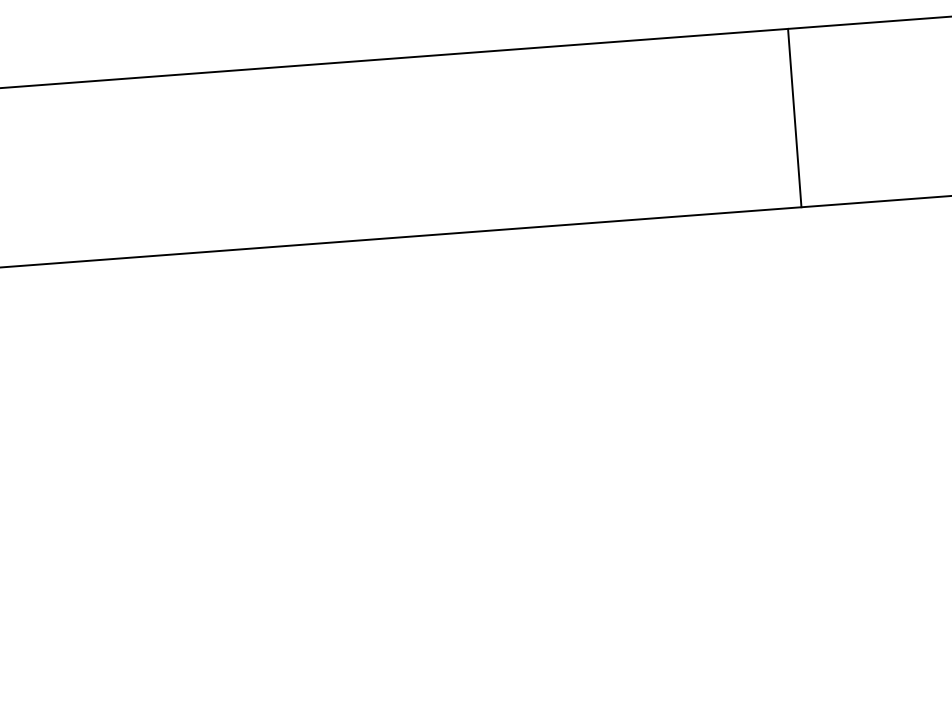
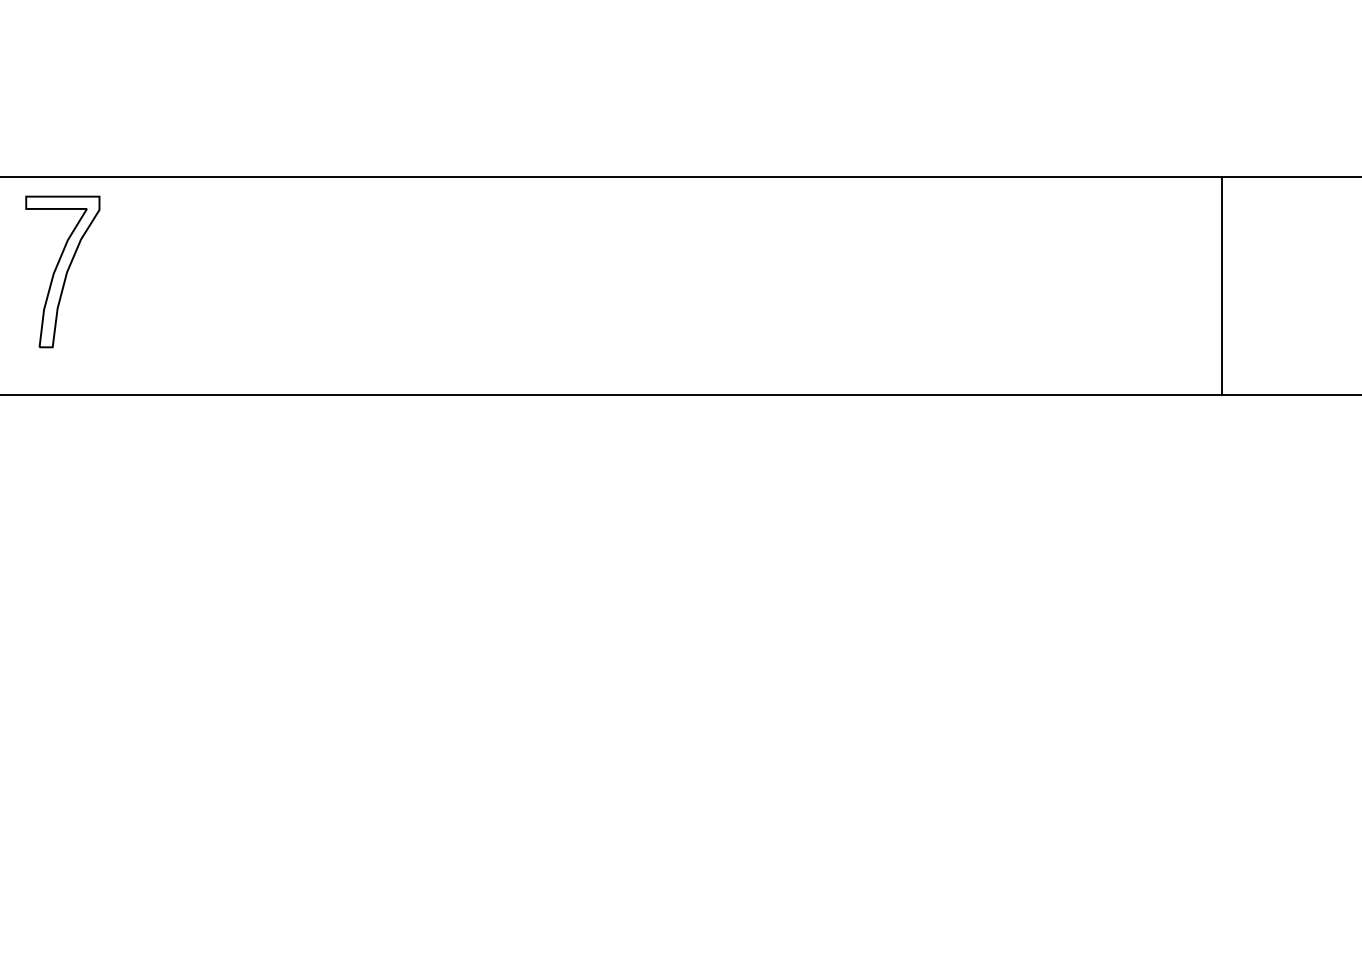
line: (794, 117) -> (1222, 285), moved

